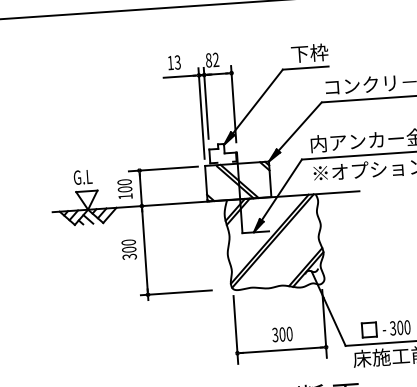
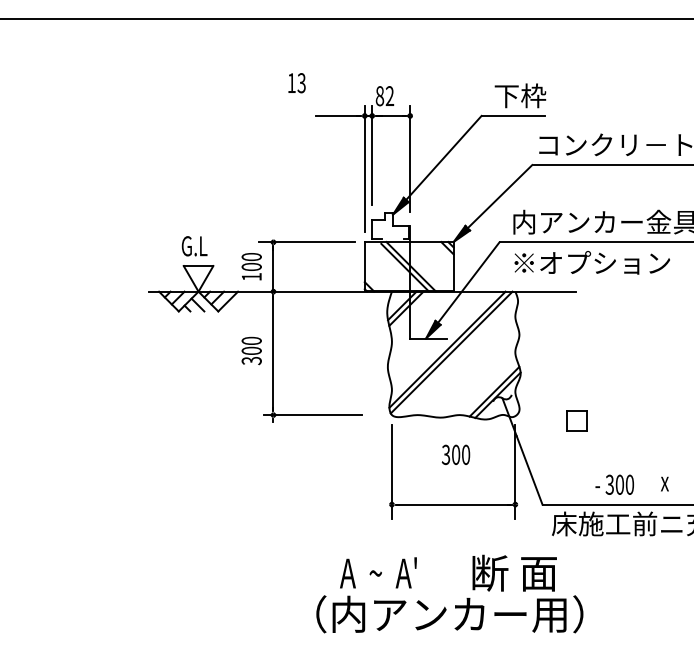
text: (174, 63) -> (296, 83), moved
part: (369, 329) -> (576, 420), moved
text: (282, 334) -> (455, 454), moved

